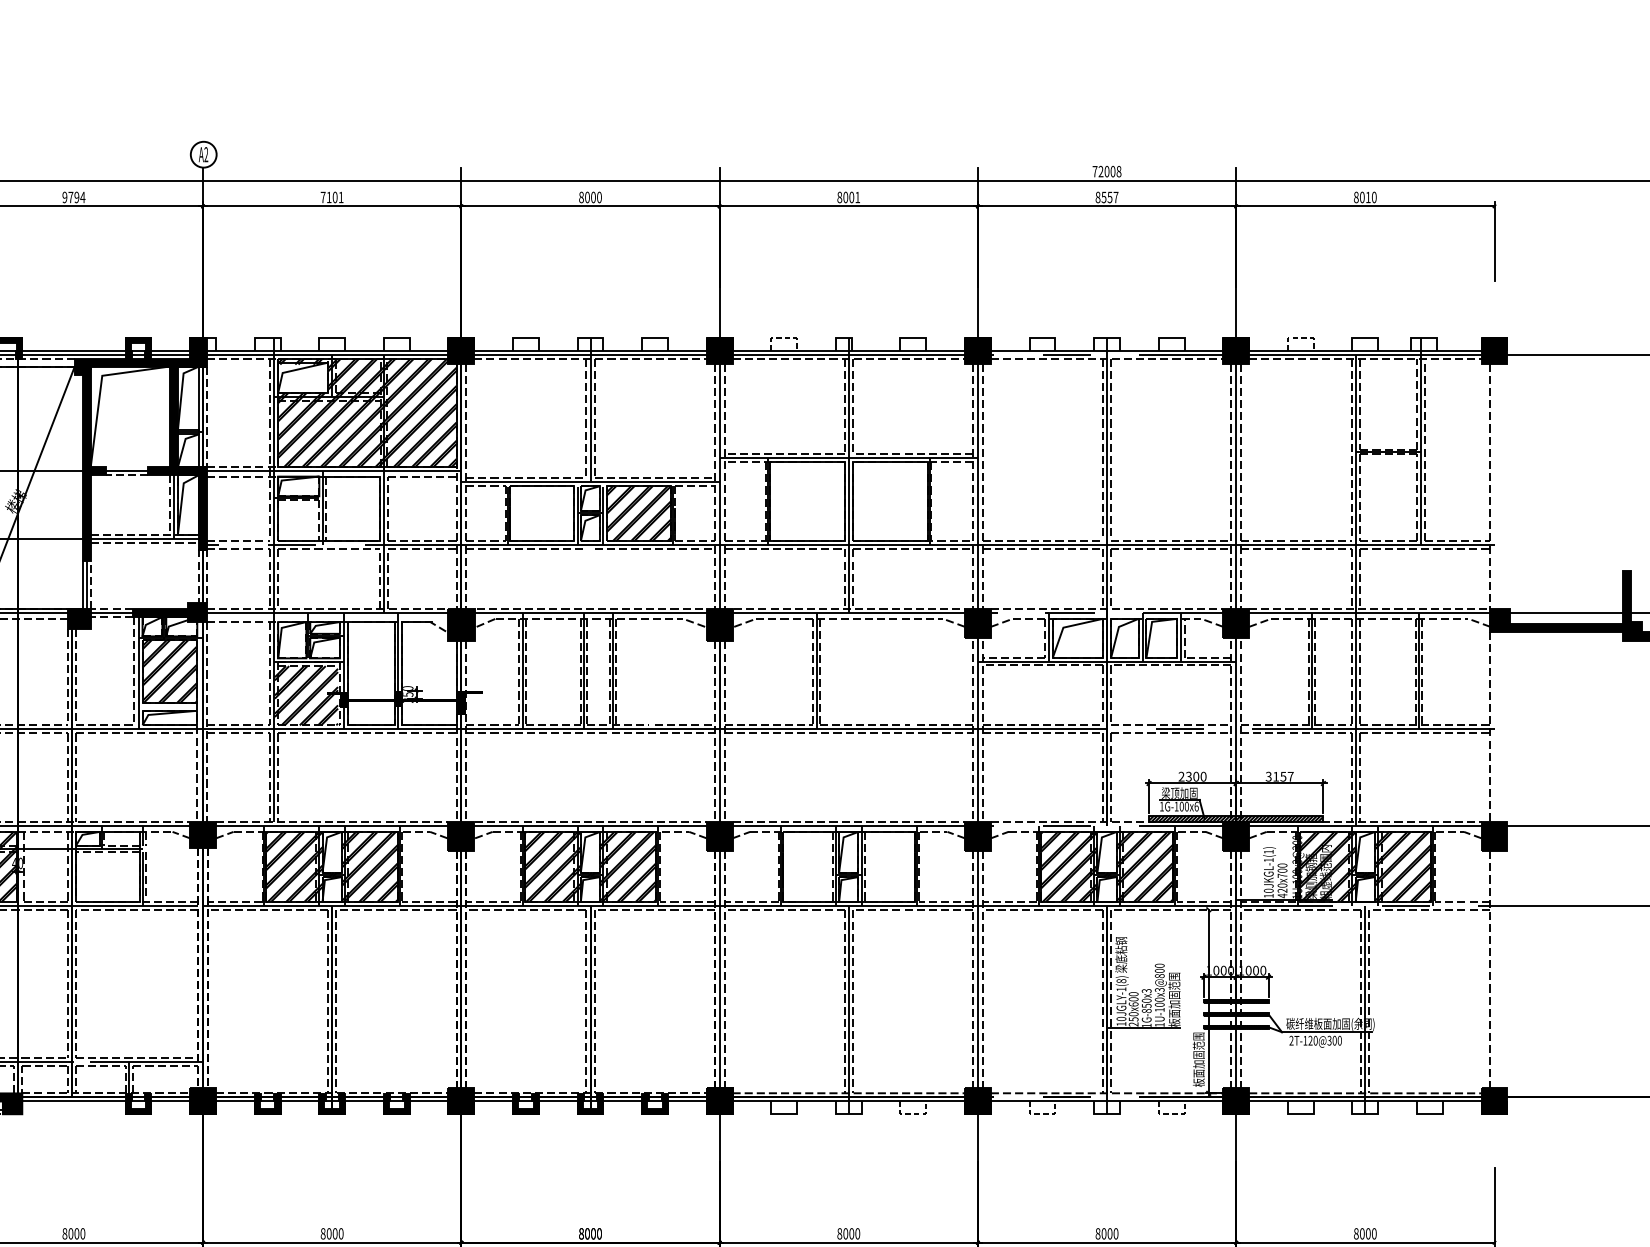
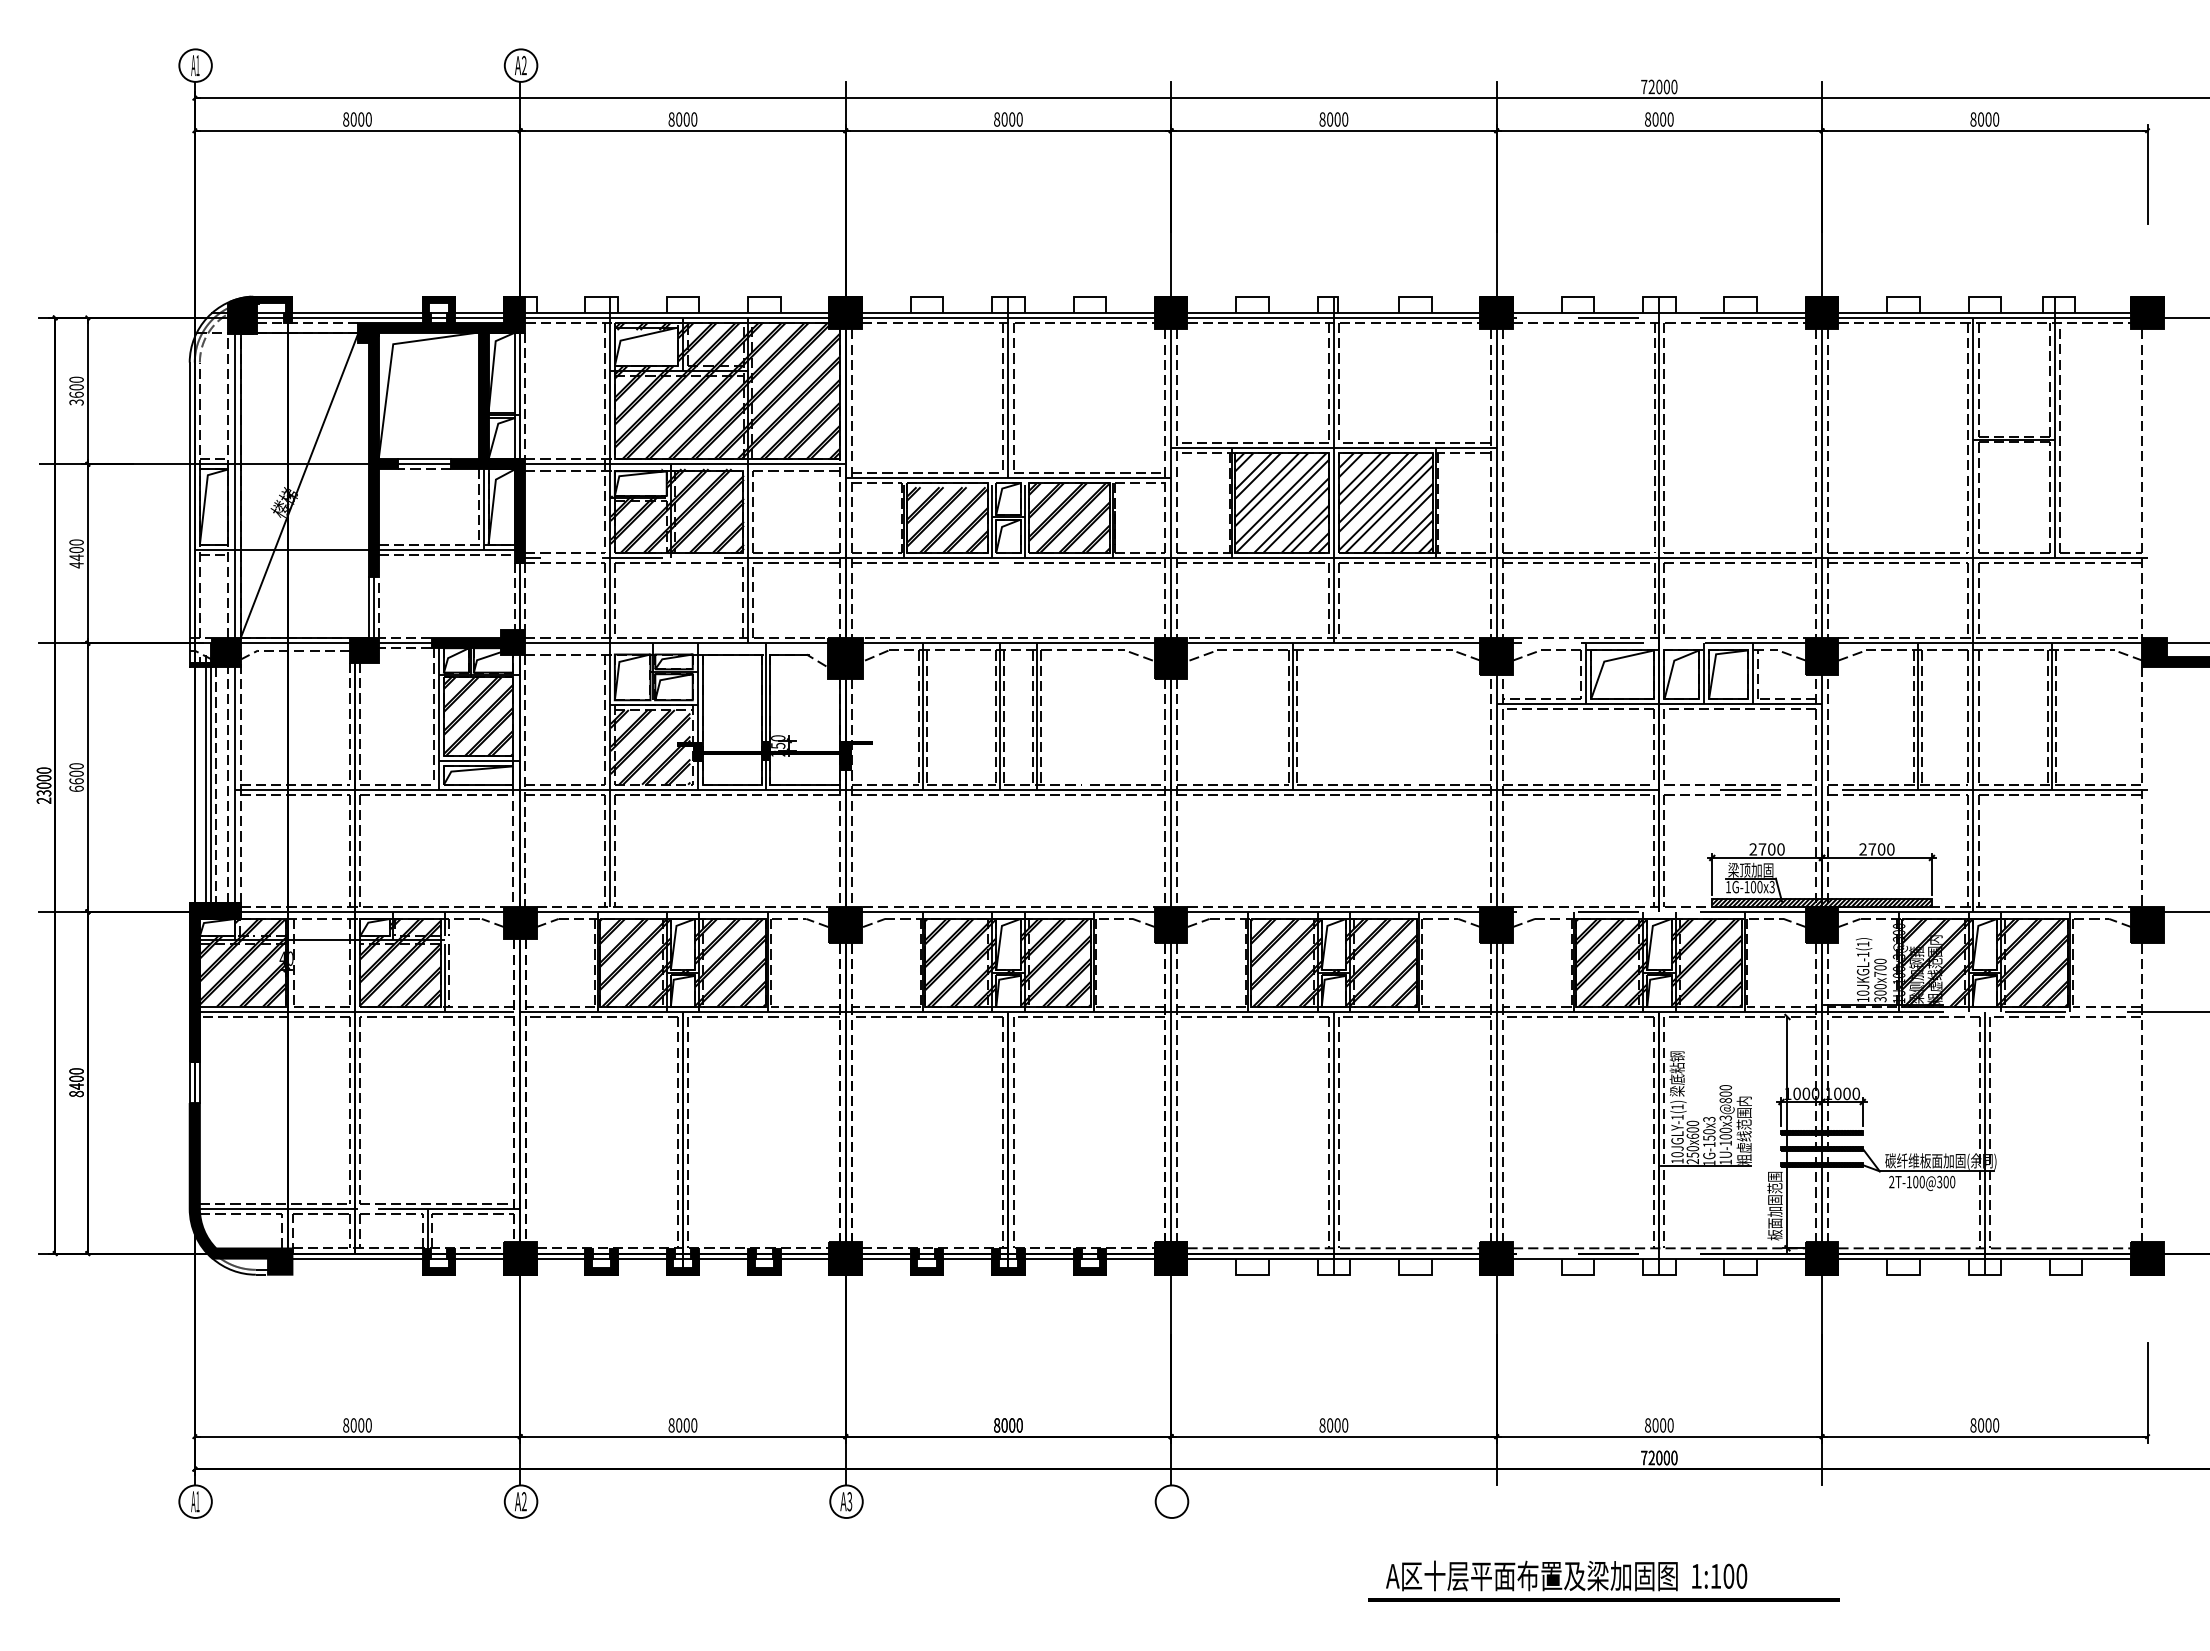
text: (1119, 171) -> (1674, 86), 72008 -> 72000
text: (73, 197) -> (357, 119), 9794 -> 8000
text: (331, 197) -> (682, 119), 7101 -> 8000
text: (857, 197) -> (1345, 119), 8001 -> 8000
text: (1109, 197) -> (1662, 119), 8557 -> 8000
text: (1368, 197) -> (1988, 119), 8010 -> 8000
line: (784, 337) -> (1253, 296), dashed -> solid
line: (1300, 337) -> (1903, 296), dashed -> solid
line: (127, 467) -> (424, 459), added
hatch: (807, 501) -> (1281, 502), added
hatch: (889, 501) -> (1385, 502), added
hatch: (327, 507) -> (677, 510), added
hatch: (542, 514) -> (947, 519), added
line: (170, 706) -> (479, 761), added
text: (1188, 776) -> (1762, 849), 2300 -> 2700
text: (1279, 776) -> (1876, 849), 3157 -> 2700
text: (1196, 806) -> (1771, 886), 1G-100x6 -> 1G-100x3
hatch: (108, 866) -> (400, 962), added
hatch: (848, 866) -> (1333, 962), added
text: (1282, 893) -> (1880, 996), 420x700 -> 300x700
text: (1121, 980) -> (1677, 1106), 10JGLY-1(8) -> 10JGLY-1(1)
text: (1173, 999) -> (1743, 1130), 板面加固范围 -> 粗虚线范围内
text: (1146, 1010) -> (1709, 1144), 1G-850x3 -> 1G-150x3
text: (1310, 1041) -> (1915, 1182), 2T-120@300 -> 2T-100@300
line: (913, 1114) -> (1415, 1274), dashed -> solid
line: (1042, 1114) -> (1578, 1274), dashed -> solid
line: (1172, 1114) -> (1741, 1274), dashed -> solid

